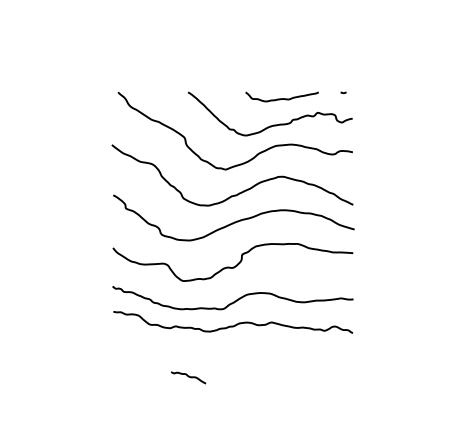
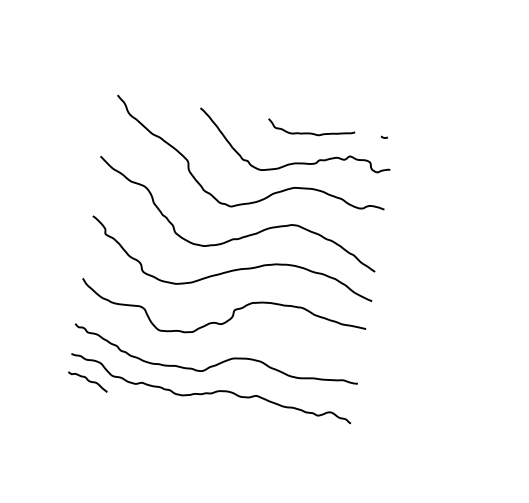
curve: (188, 377) -> (87, 381), moved

